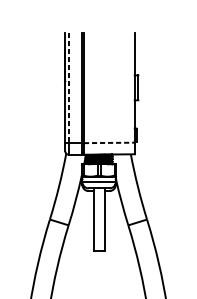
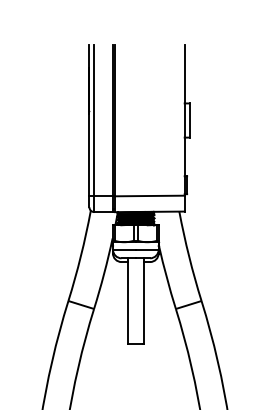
line: (68, 87) -> (94, 120), dashed -> solid
line: (109, 143) -> (149, 196), dashed -> solid

